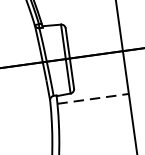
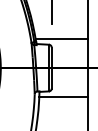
line: (78, 14) -> (61, 39), added
line: (93, 99) -> (63, 97), dashed -> solid

